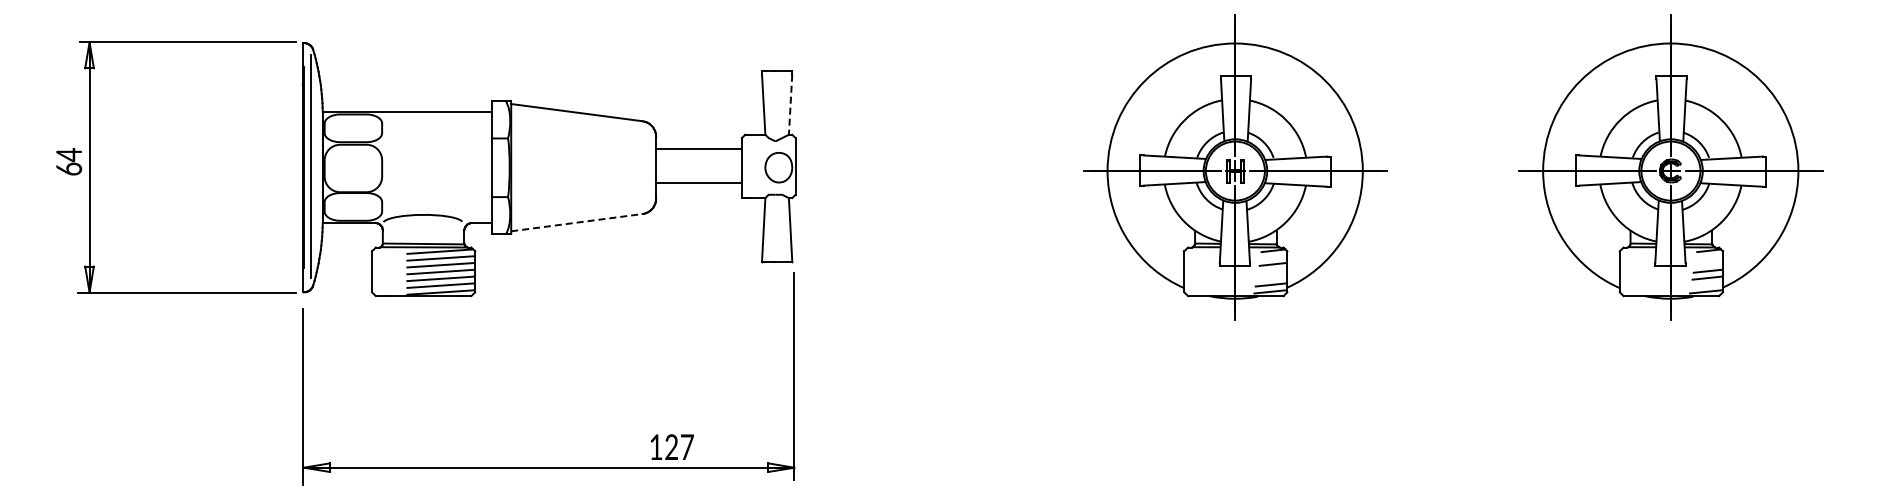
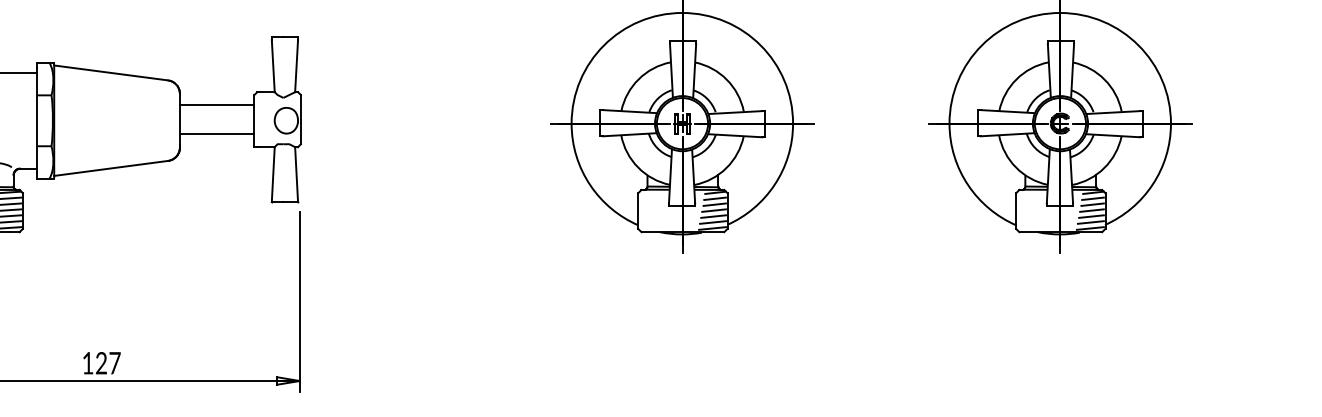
line: (790, 105) -> (296, 66), dashed -> solid
line: (577, 222) -> (111, 168), dashed -> solid
line: (1272, 257) -> (714, 198), added
line: (1708, 257) -> (1092, 198), added
line: (1708, 264) -> (1092, 204), added
line: (1271, 270) -> (713, 209), added
line: (1270, 277) -> (712, 215), added
line: (1706, 284) -> (1091, 222), added
text: (672, 446) -> (102, 362), moved

